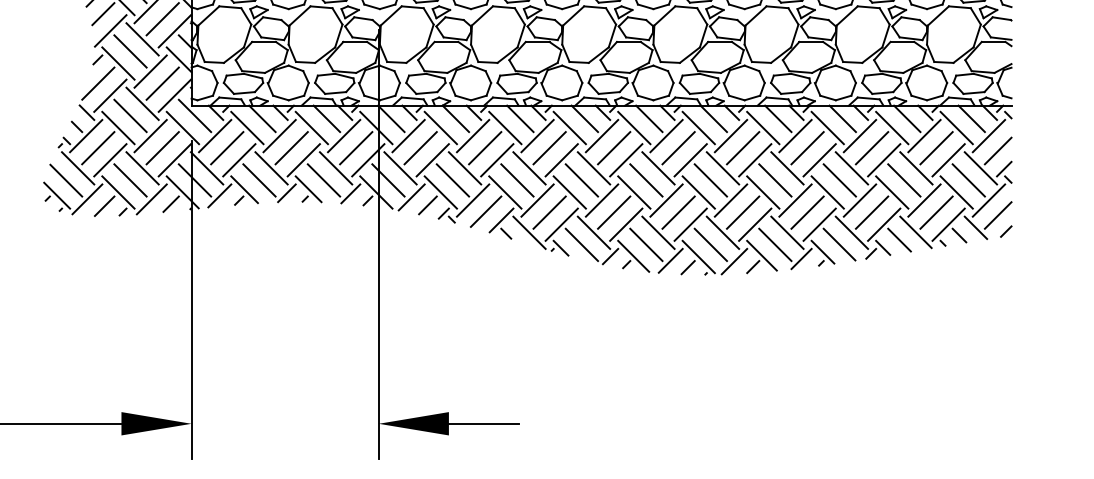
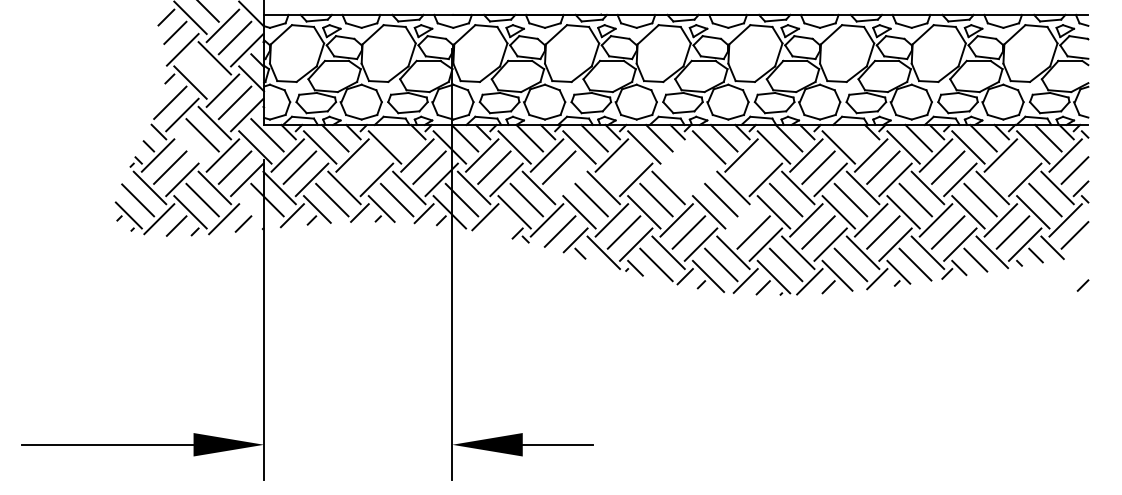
line: (130, 51) -> (202, 70), removed
line: (326, 118) -> (399, 137), removed
line: (777, 118) -> (853, 137), removed
line: (118, 128) -> (190, 147), removed
line: (601, 136) -> (676, 155), removed
line: (291, 147) -> (364, 167), removed
line: (549, 147) -> (623, 167), removed
line: (613, 147) -> (688, 167), removed
line: (678, 147) -> (753, 167), removed
line: (936, 147) -> (1012, 167), removed
line: (497, 159) -> (571, 179), removed
line: (625, 159) -> (700, 179), removed
line: (183, 192) -> (255, 212), removed
line: (666, 200) -> (741, 220), removed
line: (427, 205) -> (501, 225), removed
line: (1005, 231) -> (1082, 285), moved

